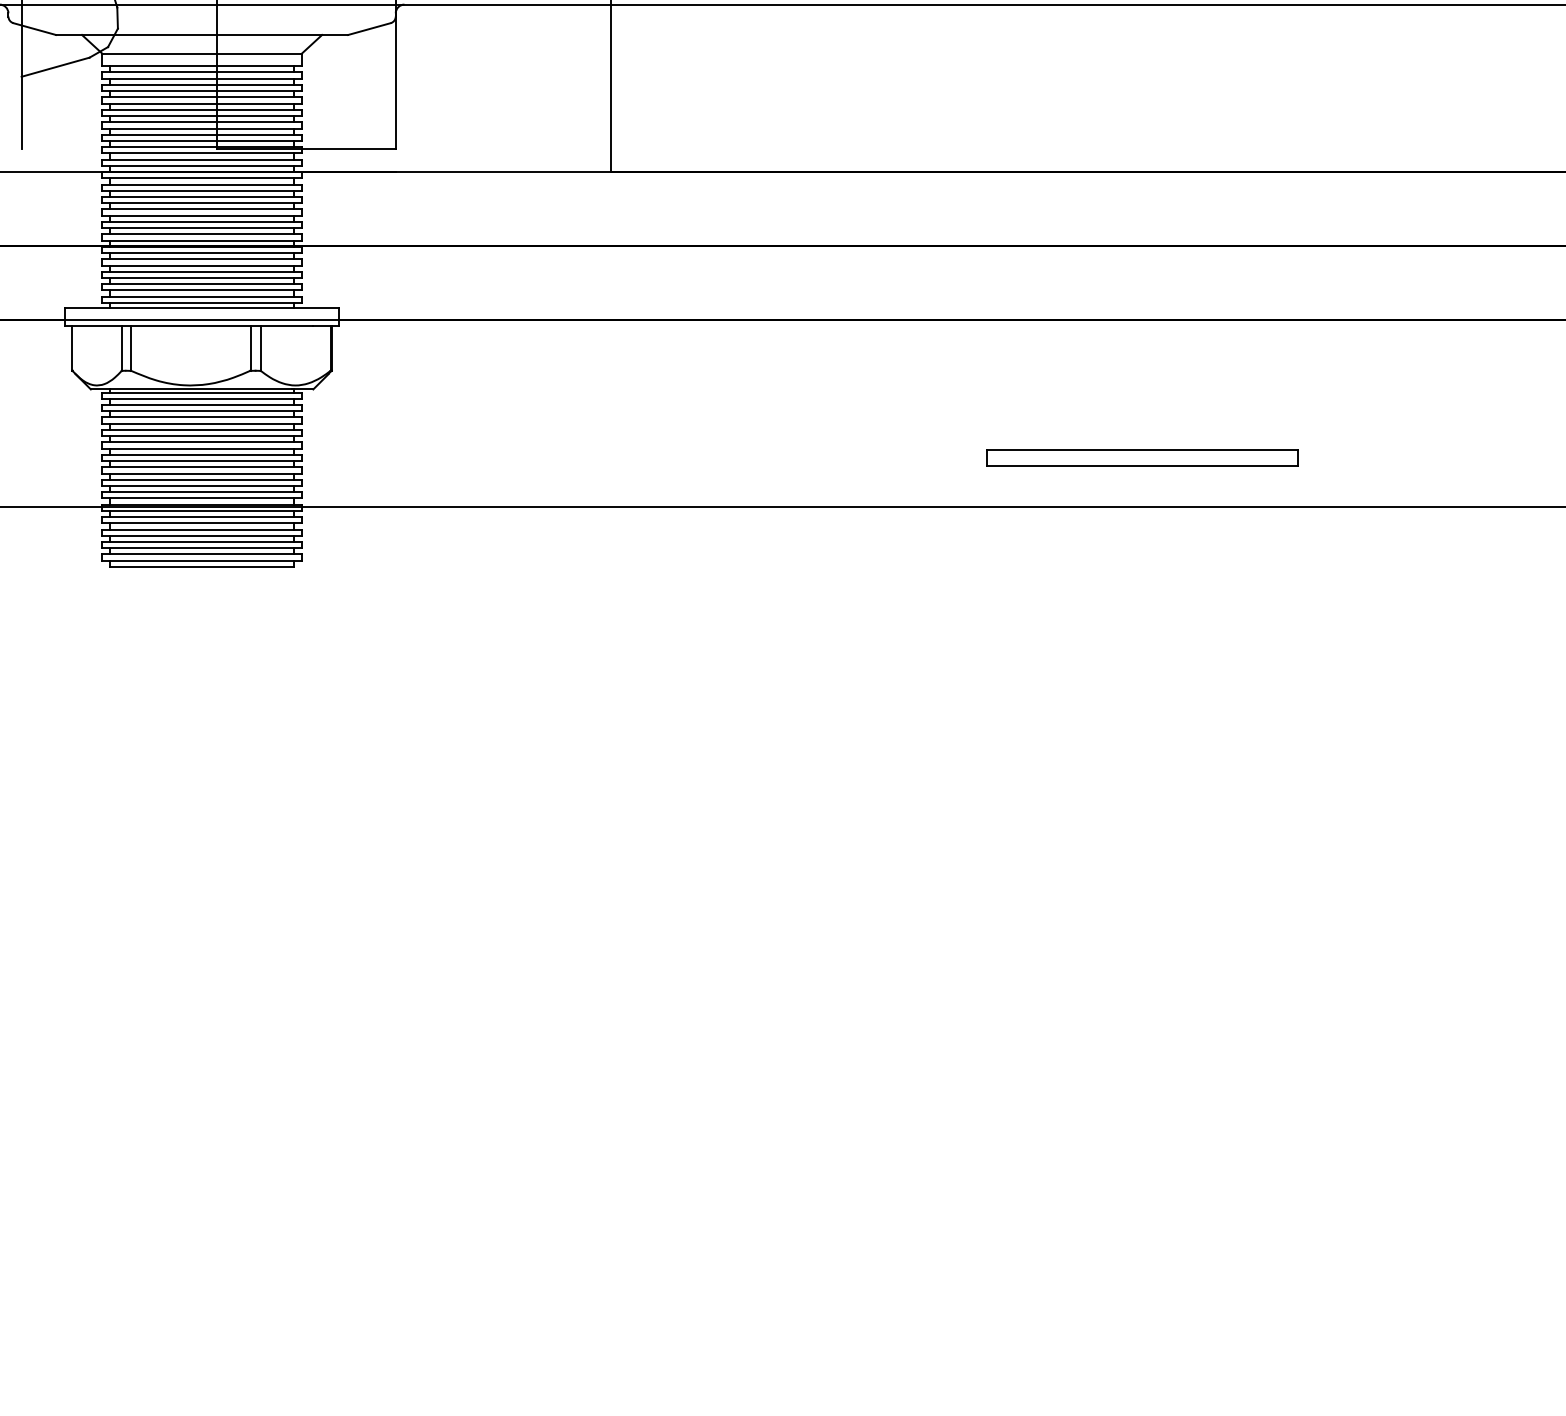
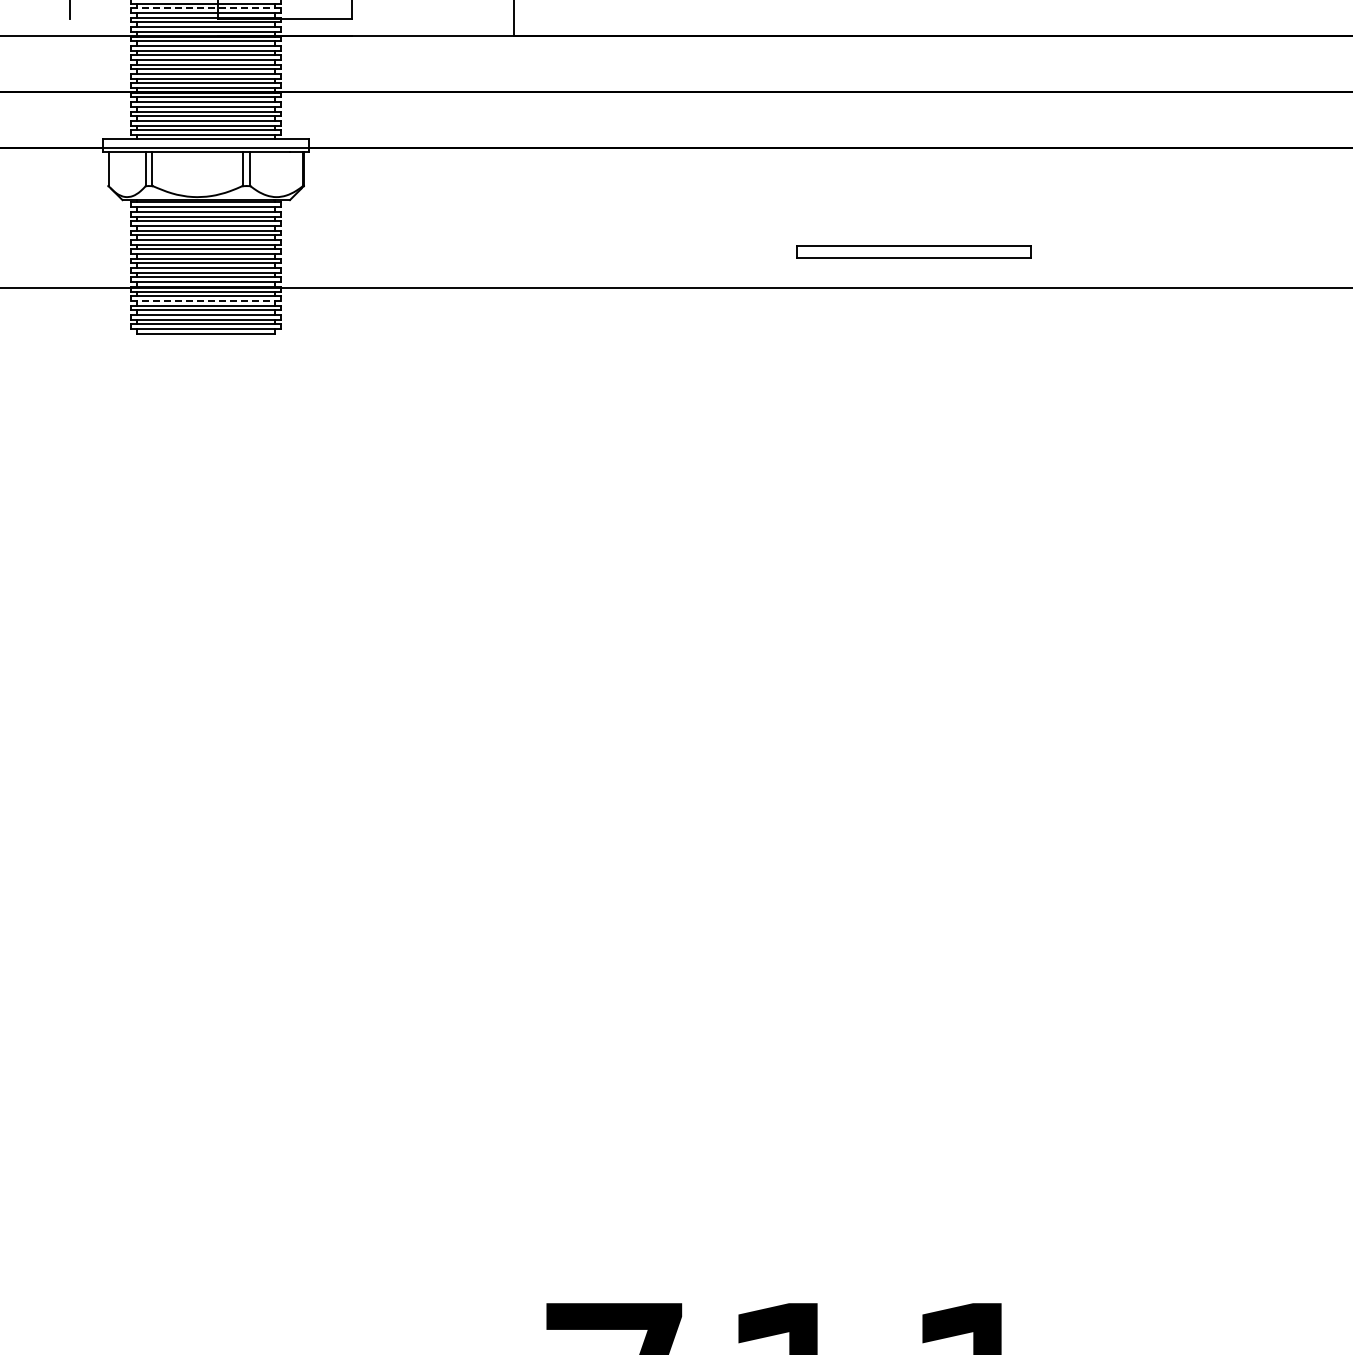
line: (202, 134) -> (206, 8), solid -> dashed
line: (202, 522) -> (206, 300), solid -> dashed

